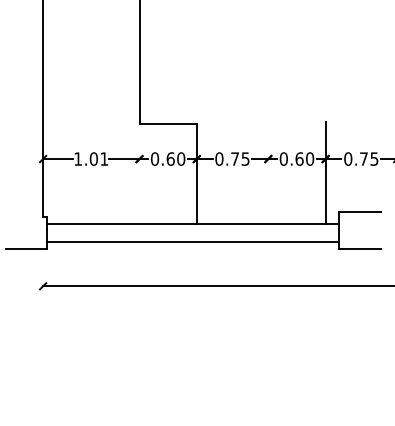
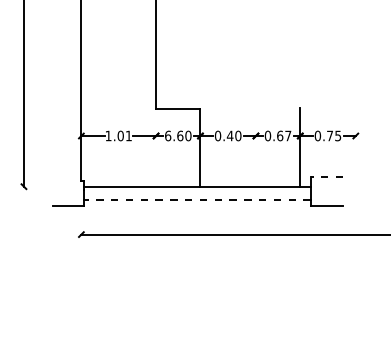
text: (155, 158) -> (168, 135), 0.60 -> 6.60
text: (239, 158) -> (233, 135), 0.75 -> 0.40
text: (310, 158) -> (288, 135), 0.60 -> 0.67
line: (359, 212) -> (326, 177), solid -> dashed
line: (192, 240) -> (197, 199), solid -> dashed

